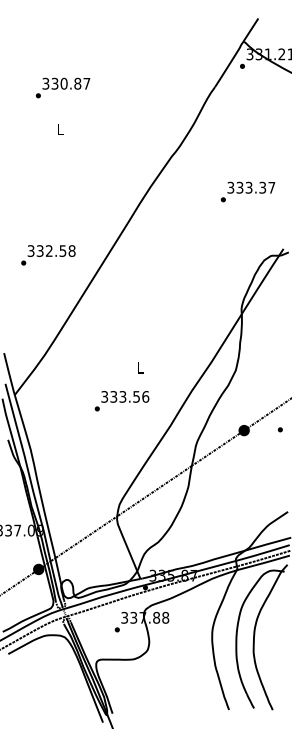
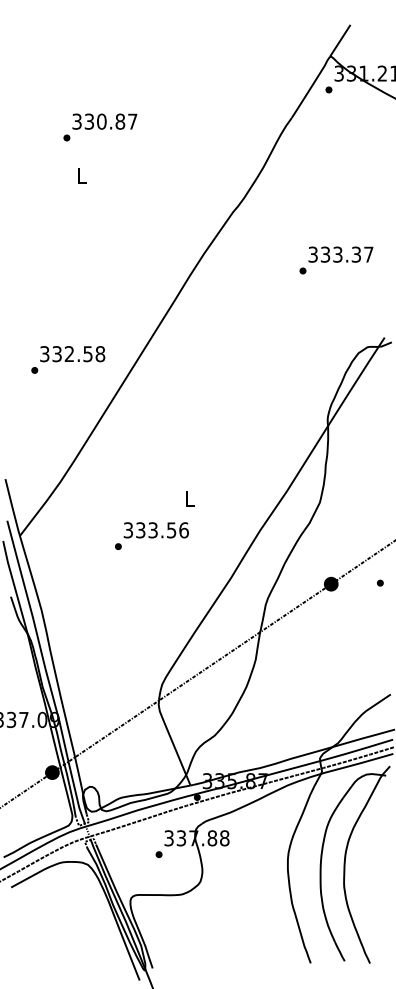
text: (62, 87) -> (99, 126), moved
text: (48, 255) -> (68, 360), moved
text: (121, 401) -> (151, 536), moved

